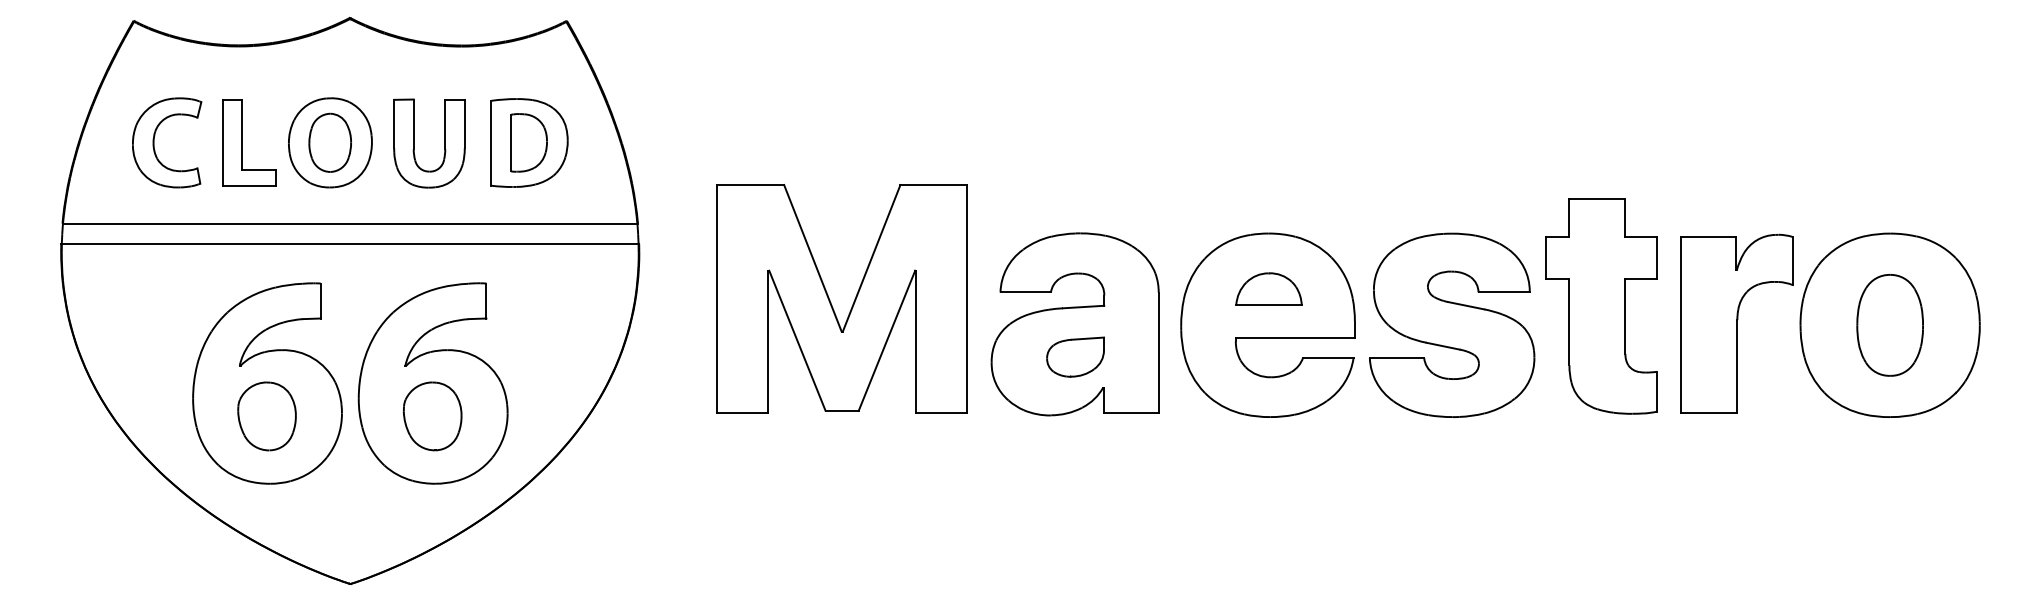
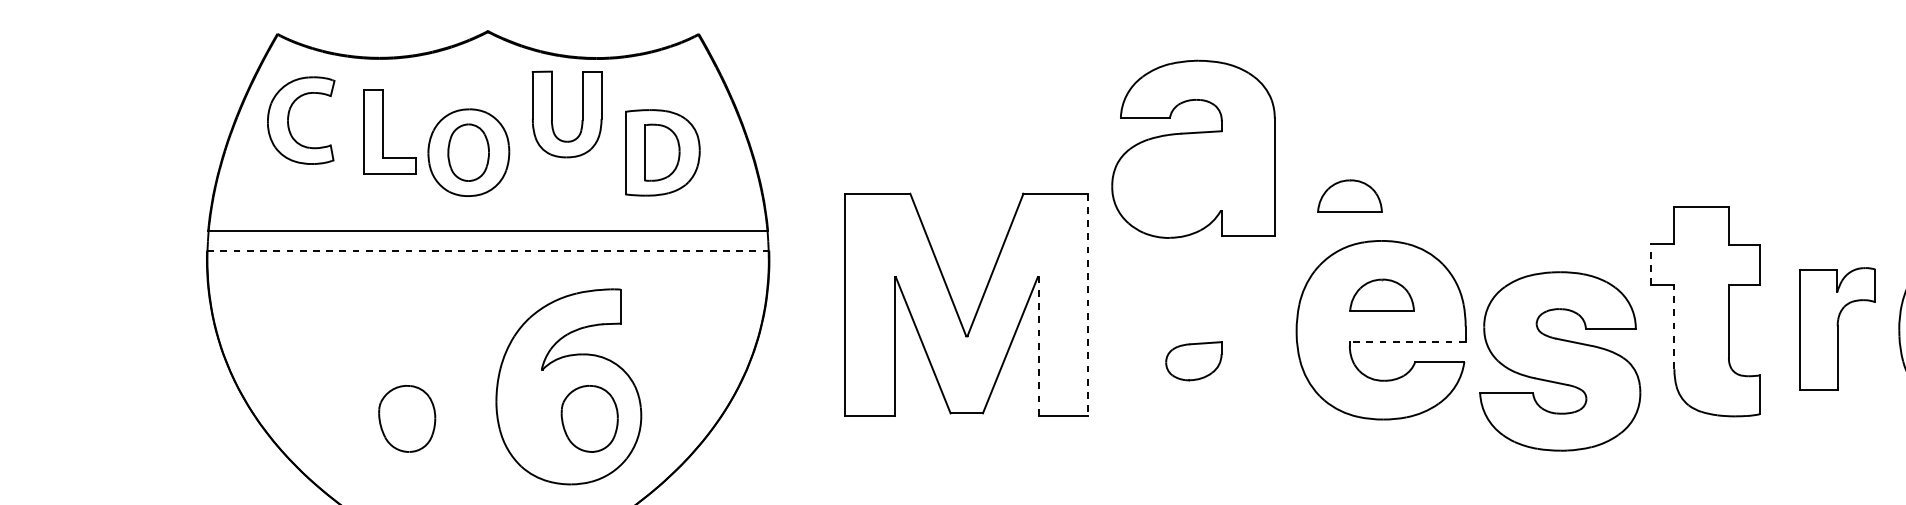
part: (154, 142) -> (288, 120), moved
part: (242, 142) -> (383, 131), moved
part: (414, 143) -> (552, 114), moved
part: (1235, 186) -> (1349, 195), added
line: (350, 243) -> (488, 250), solid -> dashed
line: (1545, 258) -> (1651, 265), solid -> dashed
line: (967, 299) -> (1088, 305), solid -> dashed
line: (1569, 321) -> (1674, 326), solid -> dashed
part: (1736, 323) -> (1836, 328), size x0.7
part: (1074, 324) -> (1192, 149), moved
part: (1452, 324) -> (1560, 360), moved
line: (1294, 337) -> (1406, 342), solid -> dashed
line: (916, 341) -> (1039, 345), solid -> dashed
part: (267, 383) -> (407, 386), removed
part: (432, 416) -> (589, 418), moved

